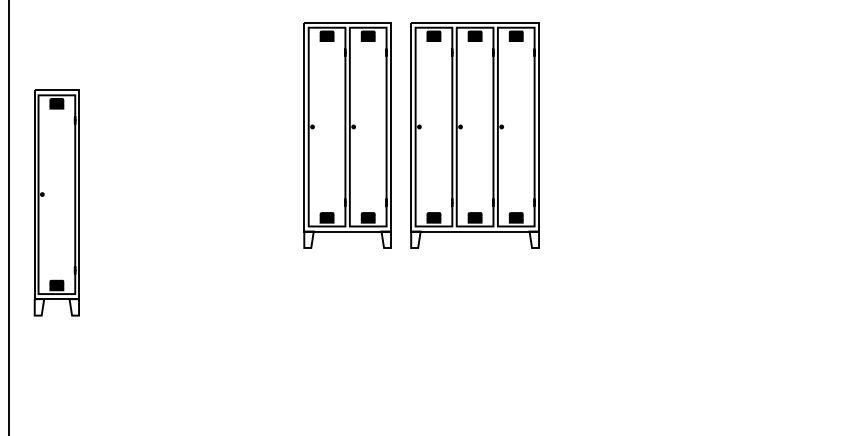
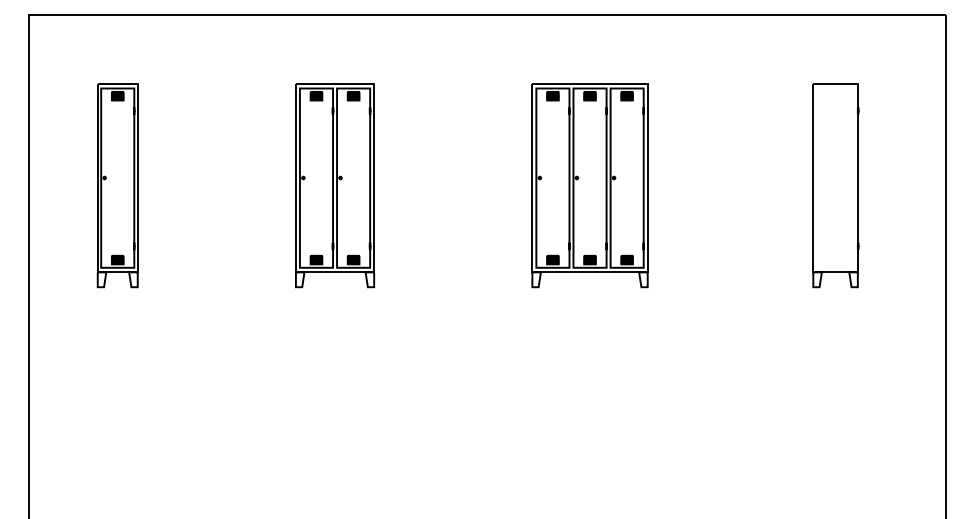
part: (474, 135) -> (589, 185), moved
part: (56, 202) -> (117, 185), moved

